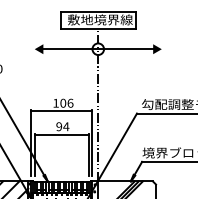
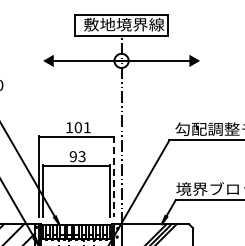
text: (69, 103) -> (86, 127), 106 -> 101
text: (65, 126) -> (81, 156), 94 -> 93
line: (92, 143) -> (114, 177), solid -> dashed

